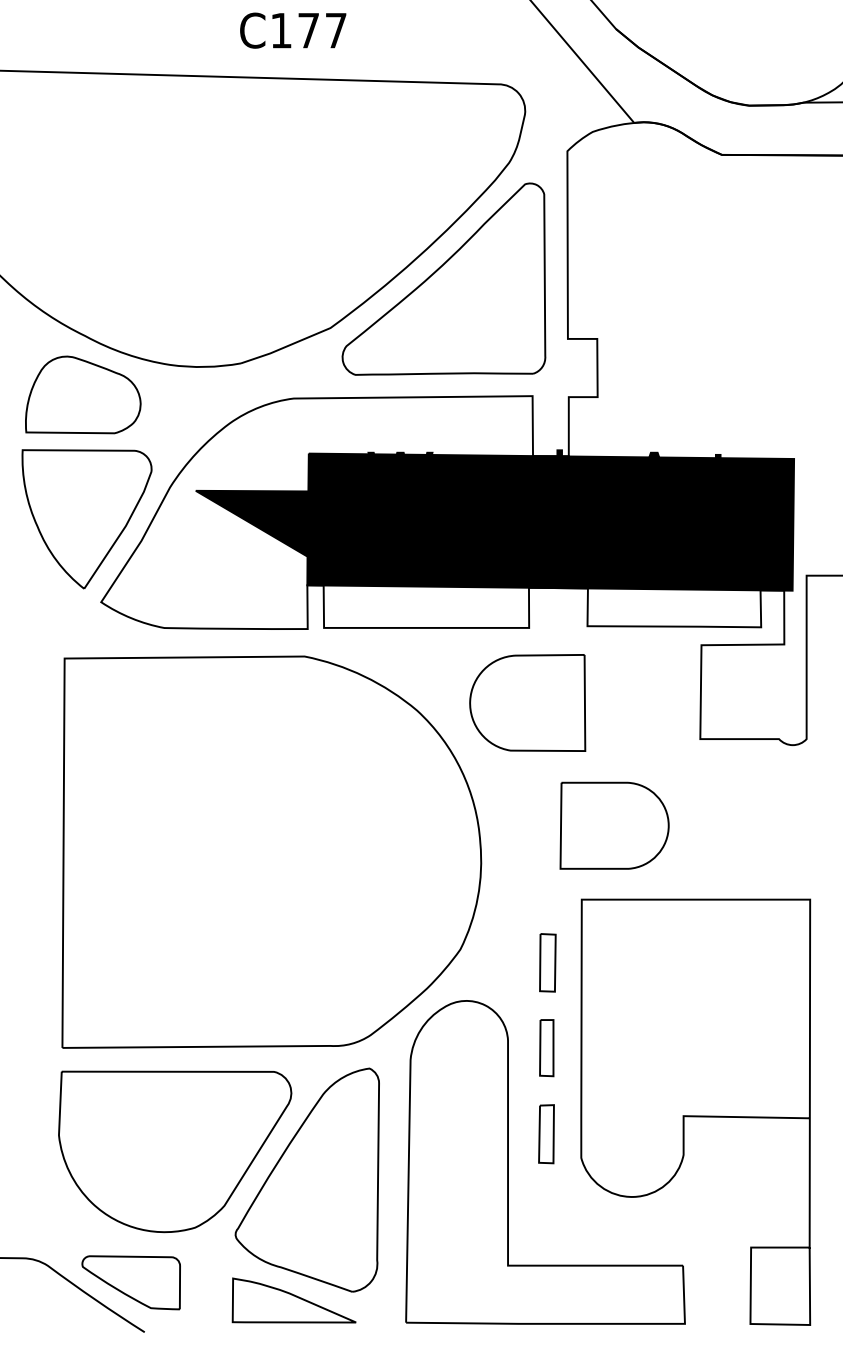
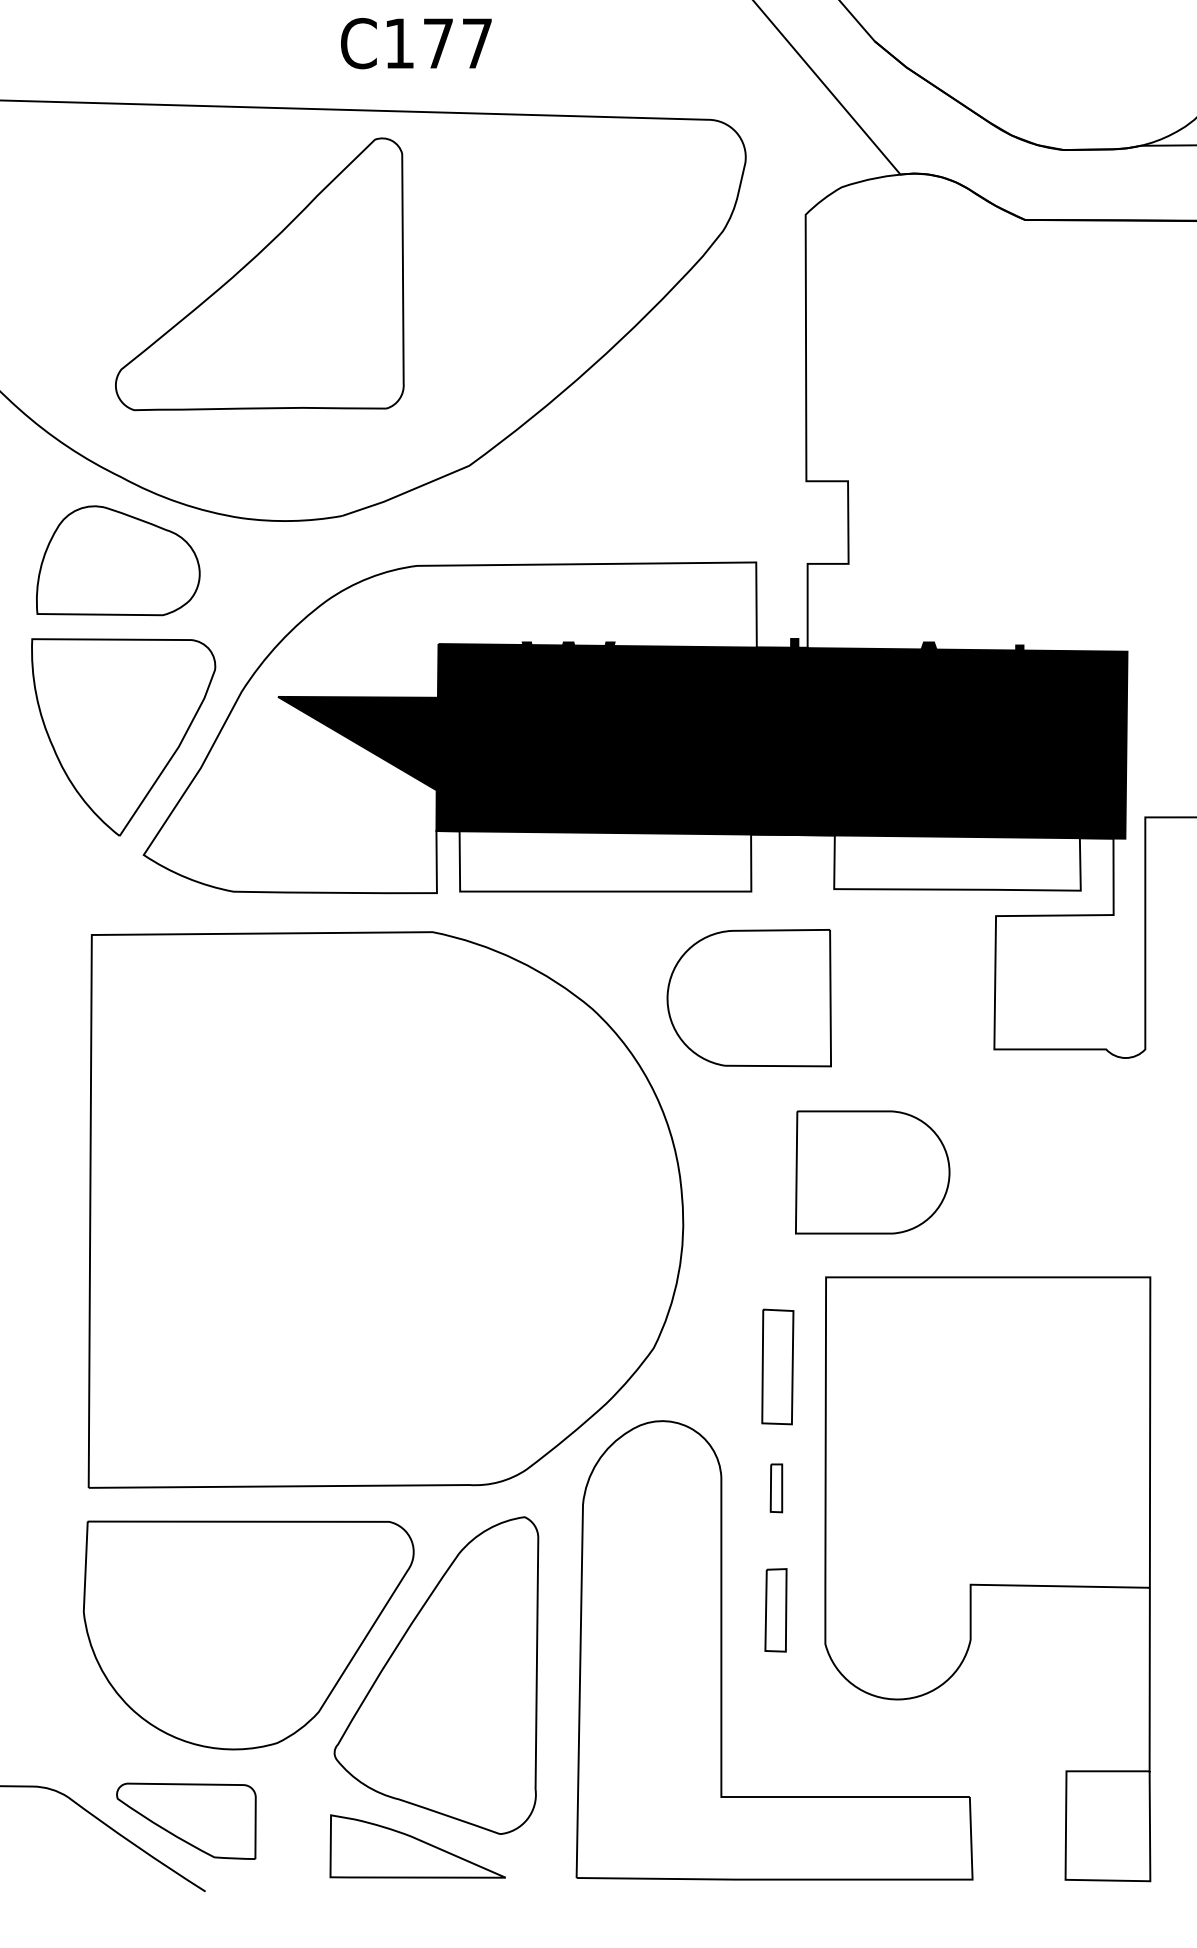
part: (443, 278) -> (259, 273), moved
part: (547, 962) -> (777, 1366), size x1.4
part: (546, 1048) -> (775, 1488), size x0.6

